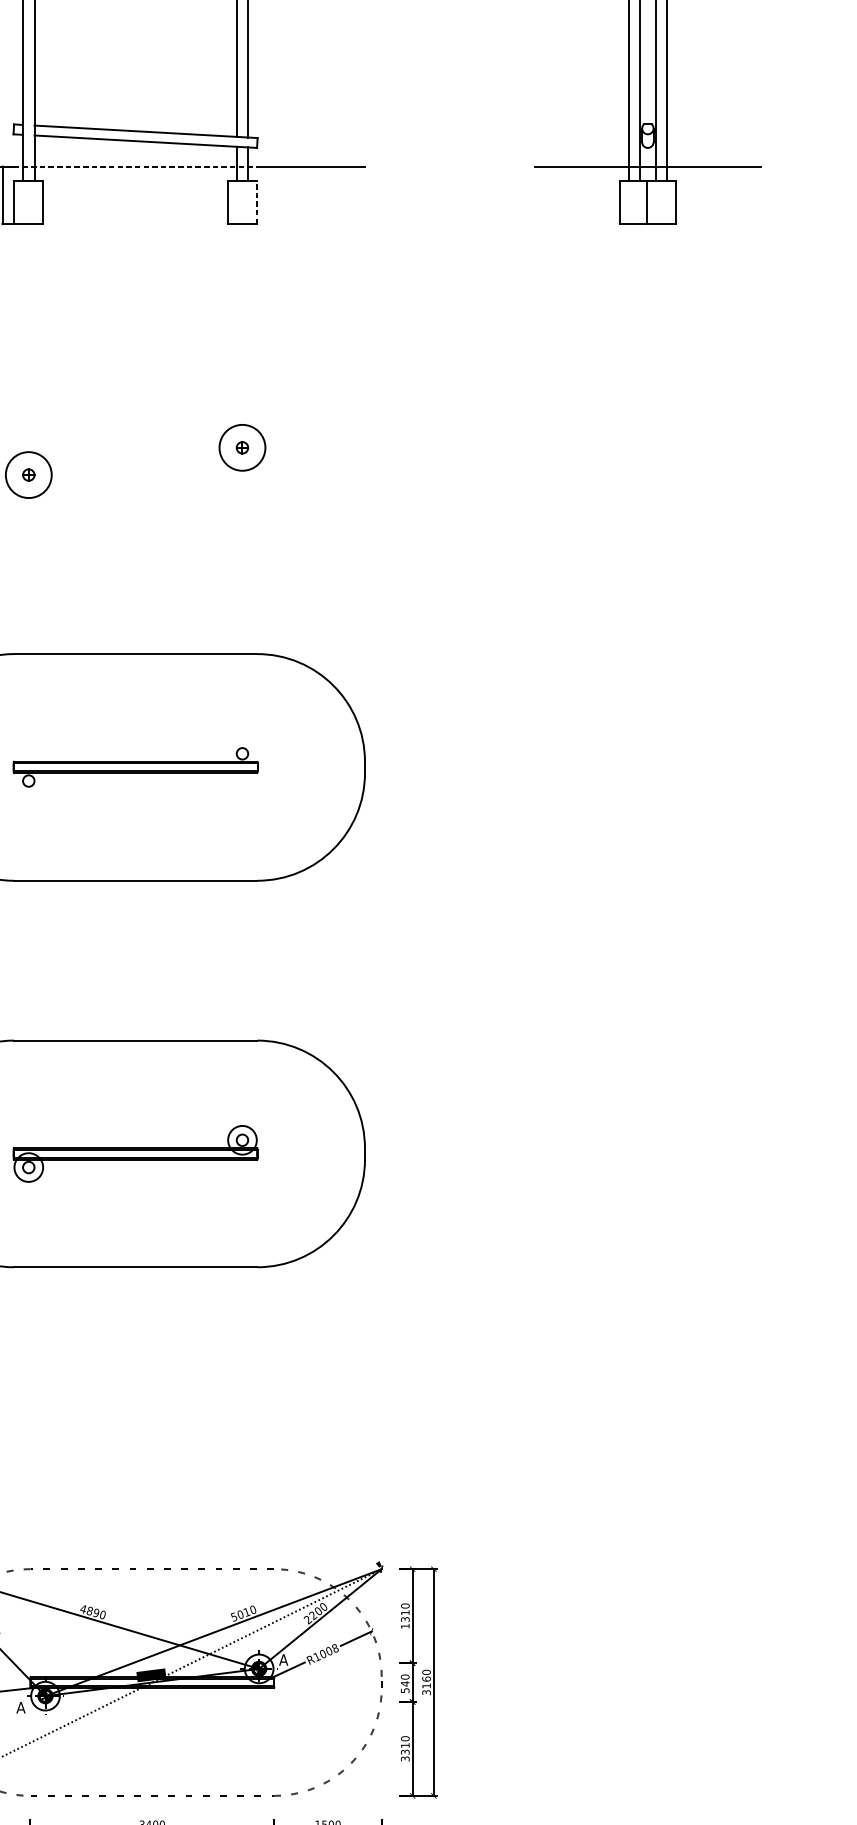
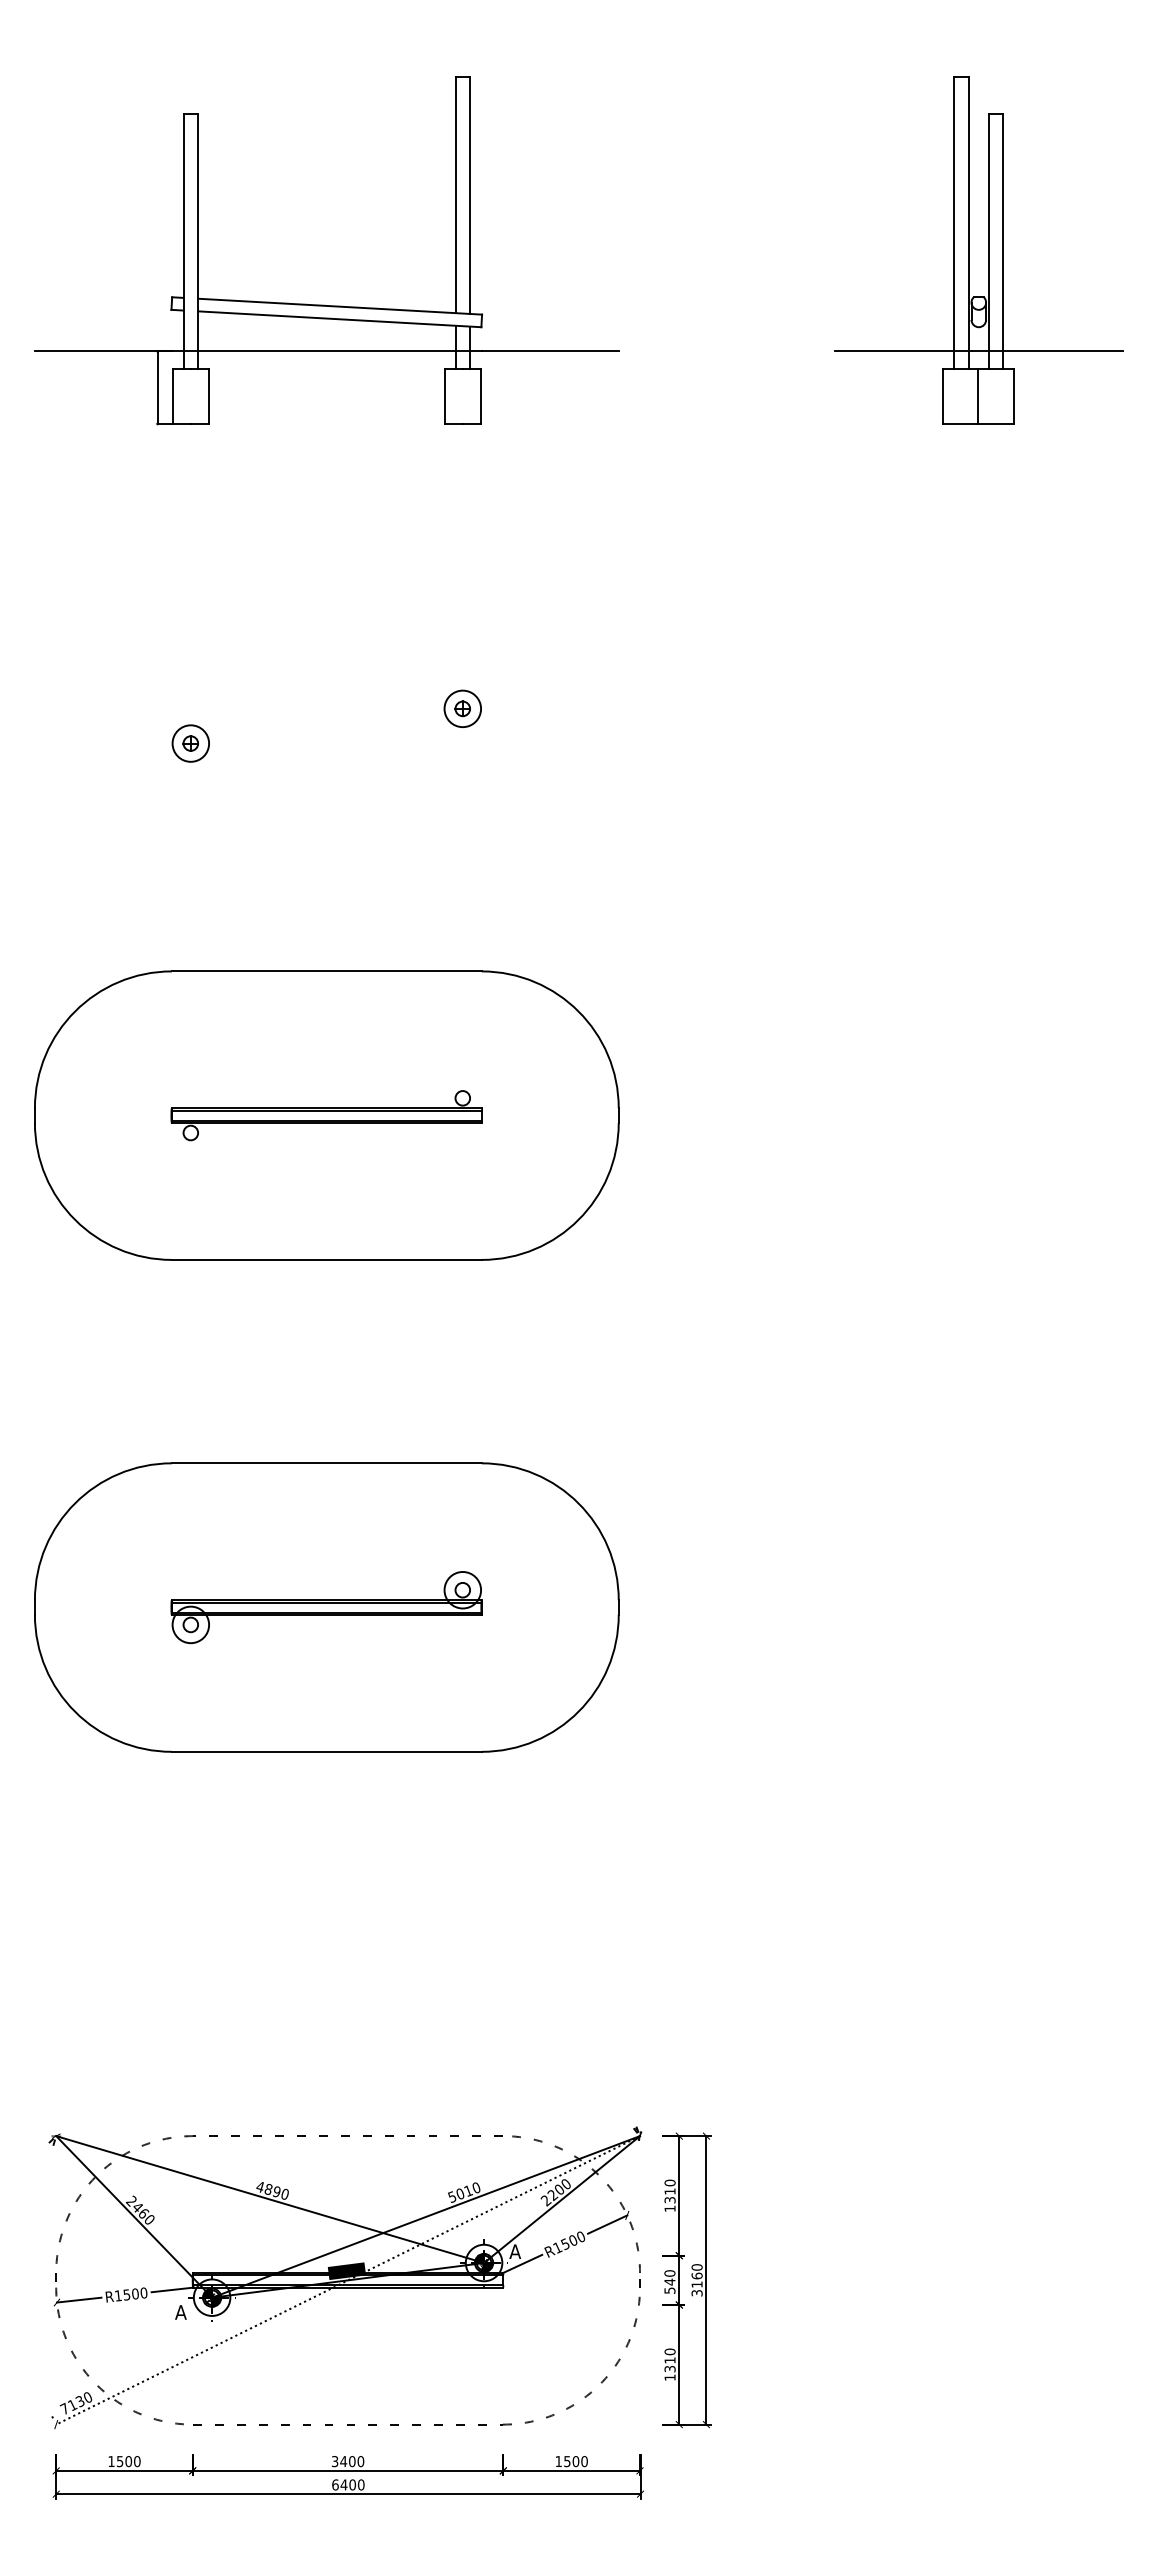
line: (135, 167) -> (326, 351), dashed -> solid
line: (257, 202) -> (481, 396), dashed -> solid
circle: (242, 447) -> (462, 708), size x0.62
circle: (28, 475) -> (190, 743), size x0.62
text: (328, 1651) -> (572, 2240), R1008 -> R1500
text: (404, 1758) -> (669, 2377), 3310 -> 1310

